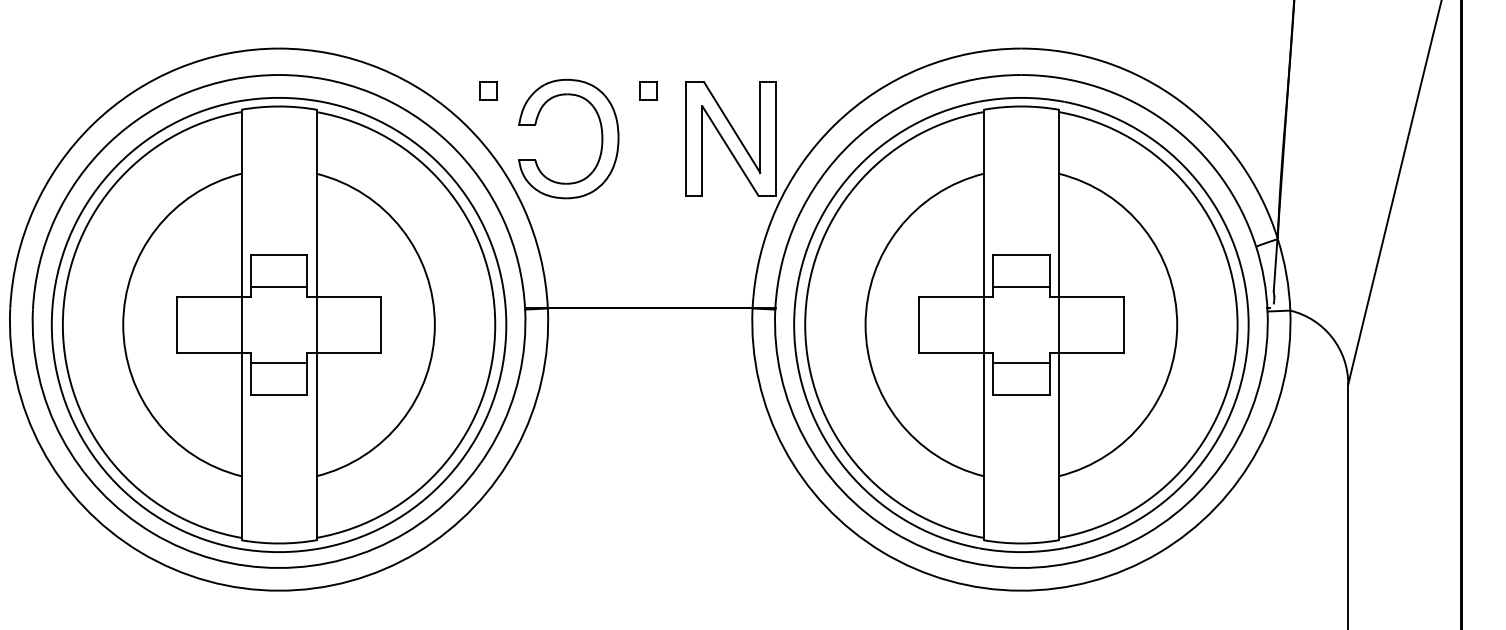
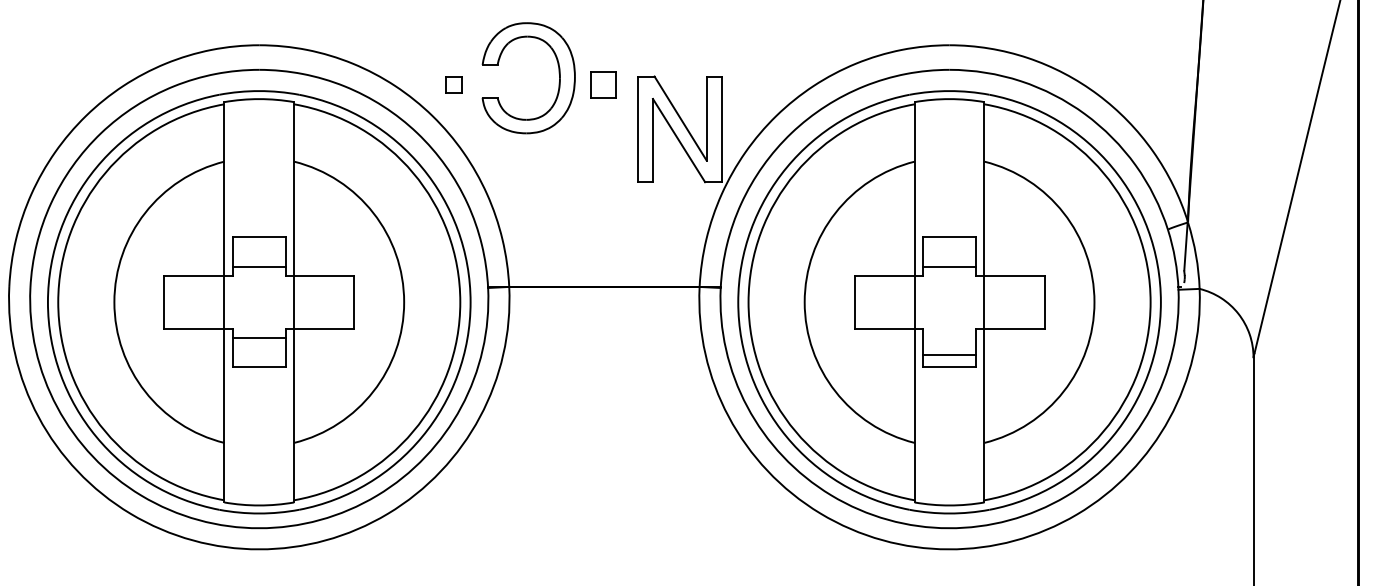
part: (648, 90) -> (602, 84), size x1.6
part: (601, 139) -> (559, 78), moved
line: (1021, 362) -> (949, 354), moved

